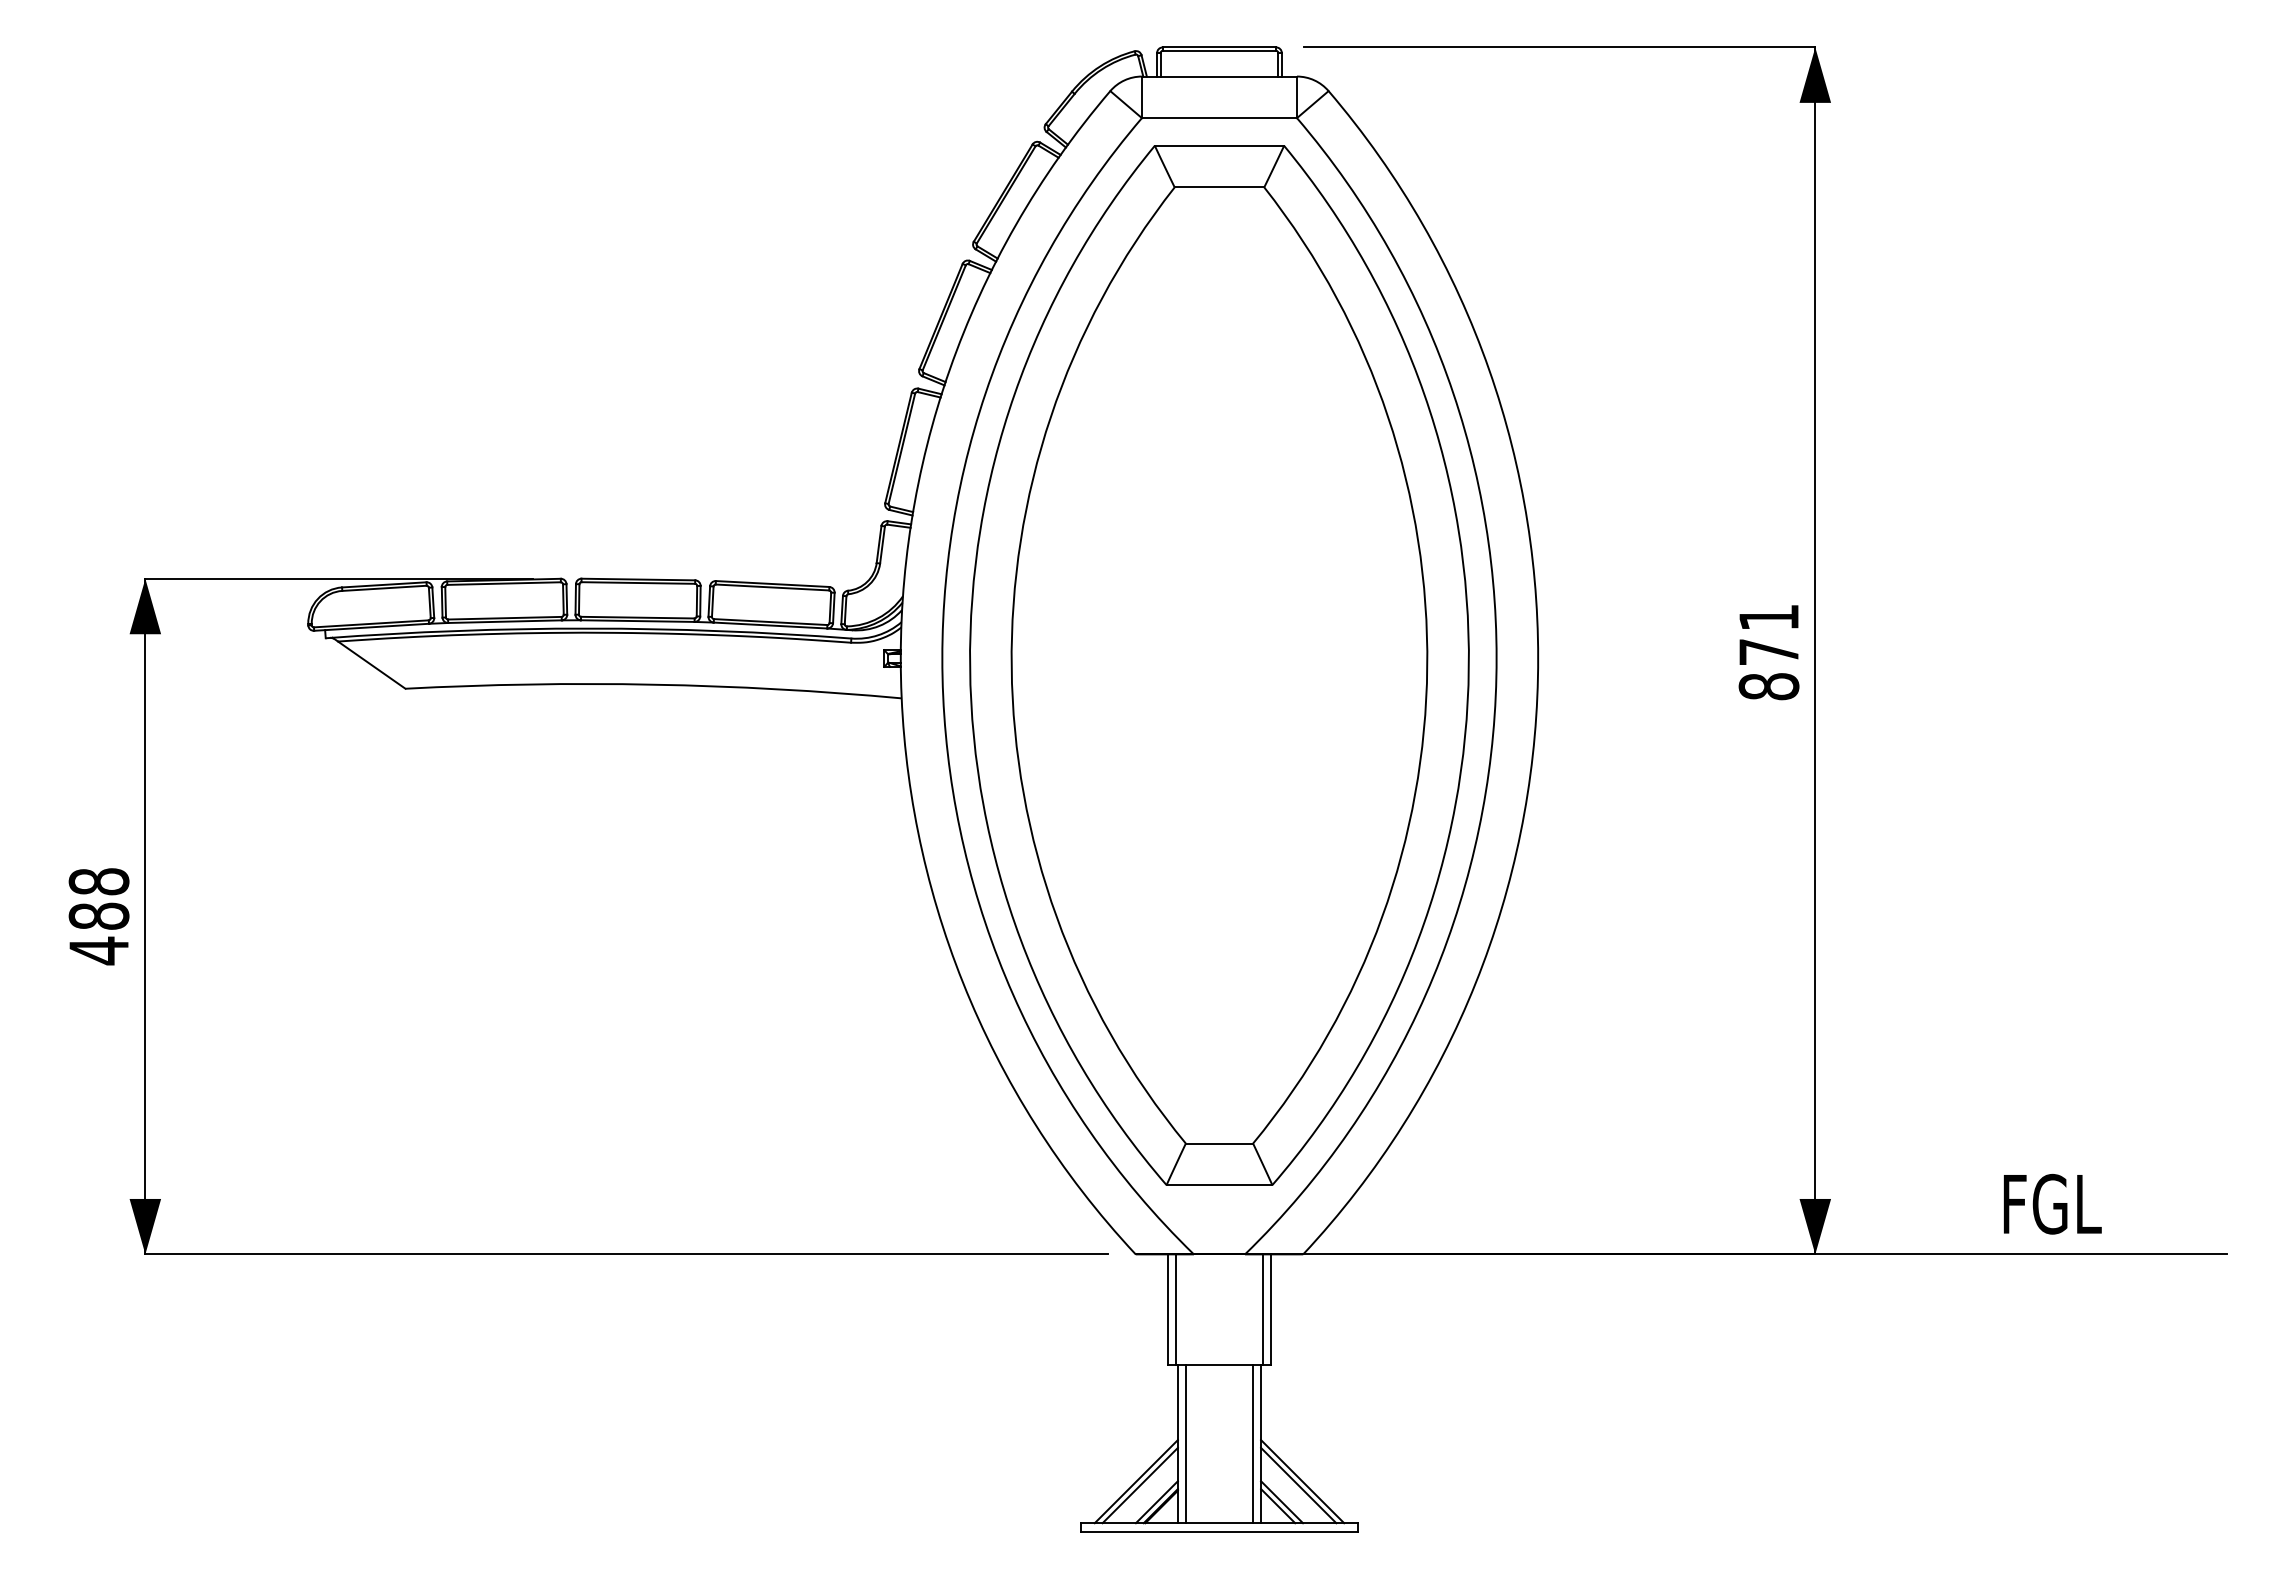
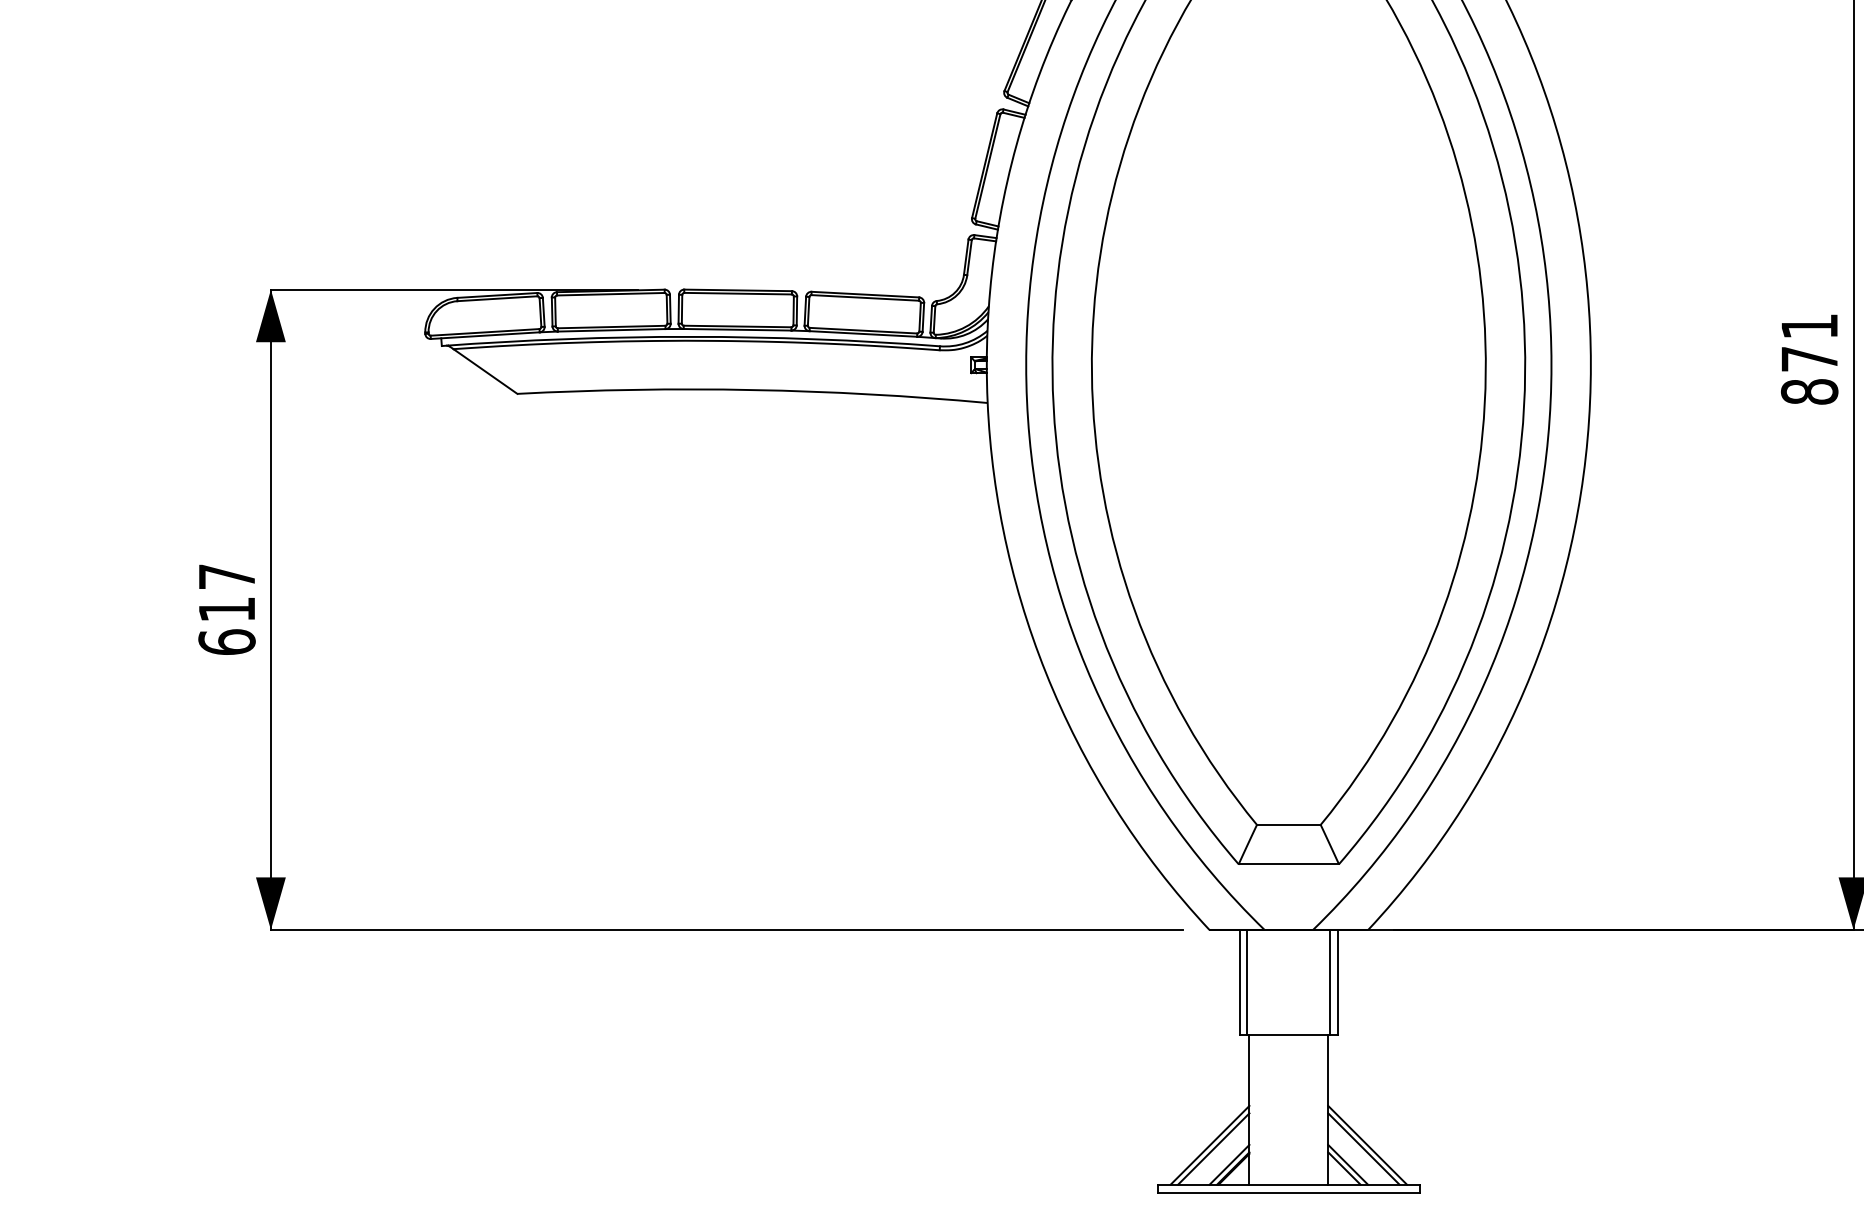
text: (98, 916) -> (226, 609), 488 -> 617
line: (1186, 1444) -> (1257, 1110), removed
line: (1252, 1444) -> (1320, 1110), removed

